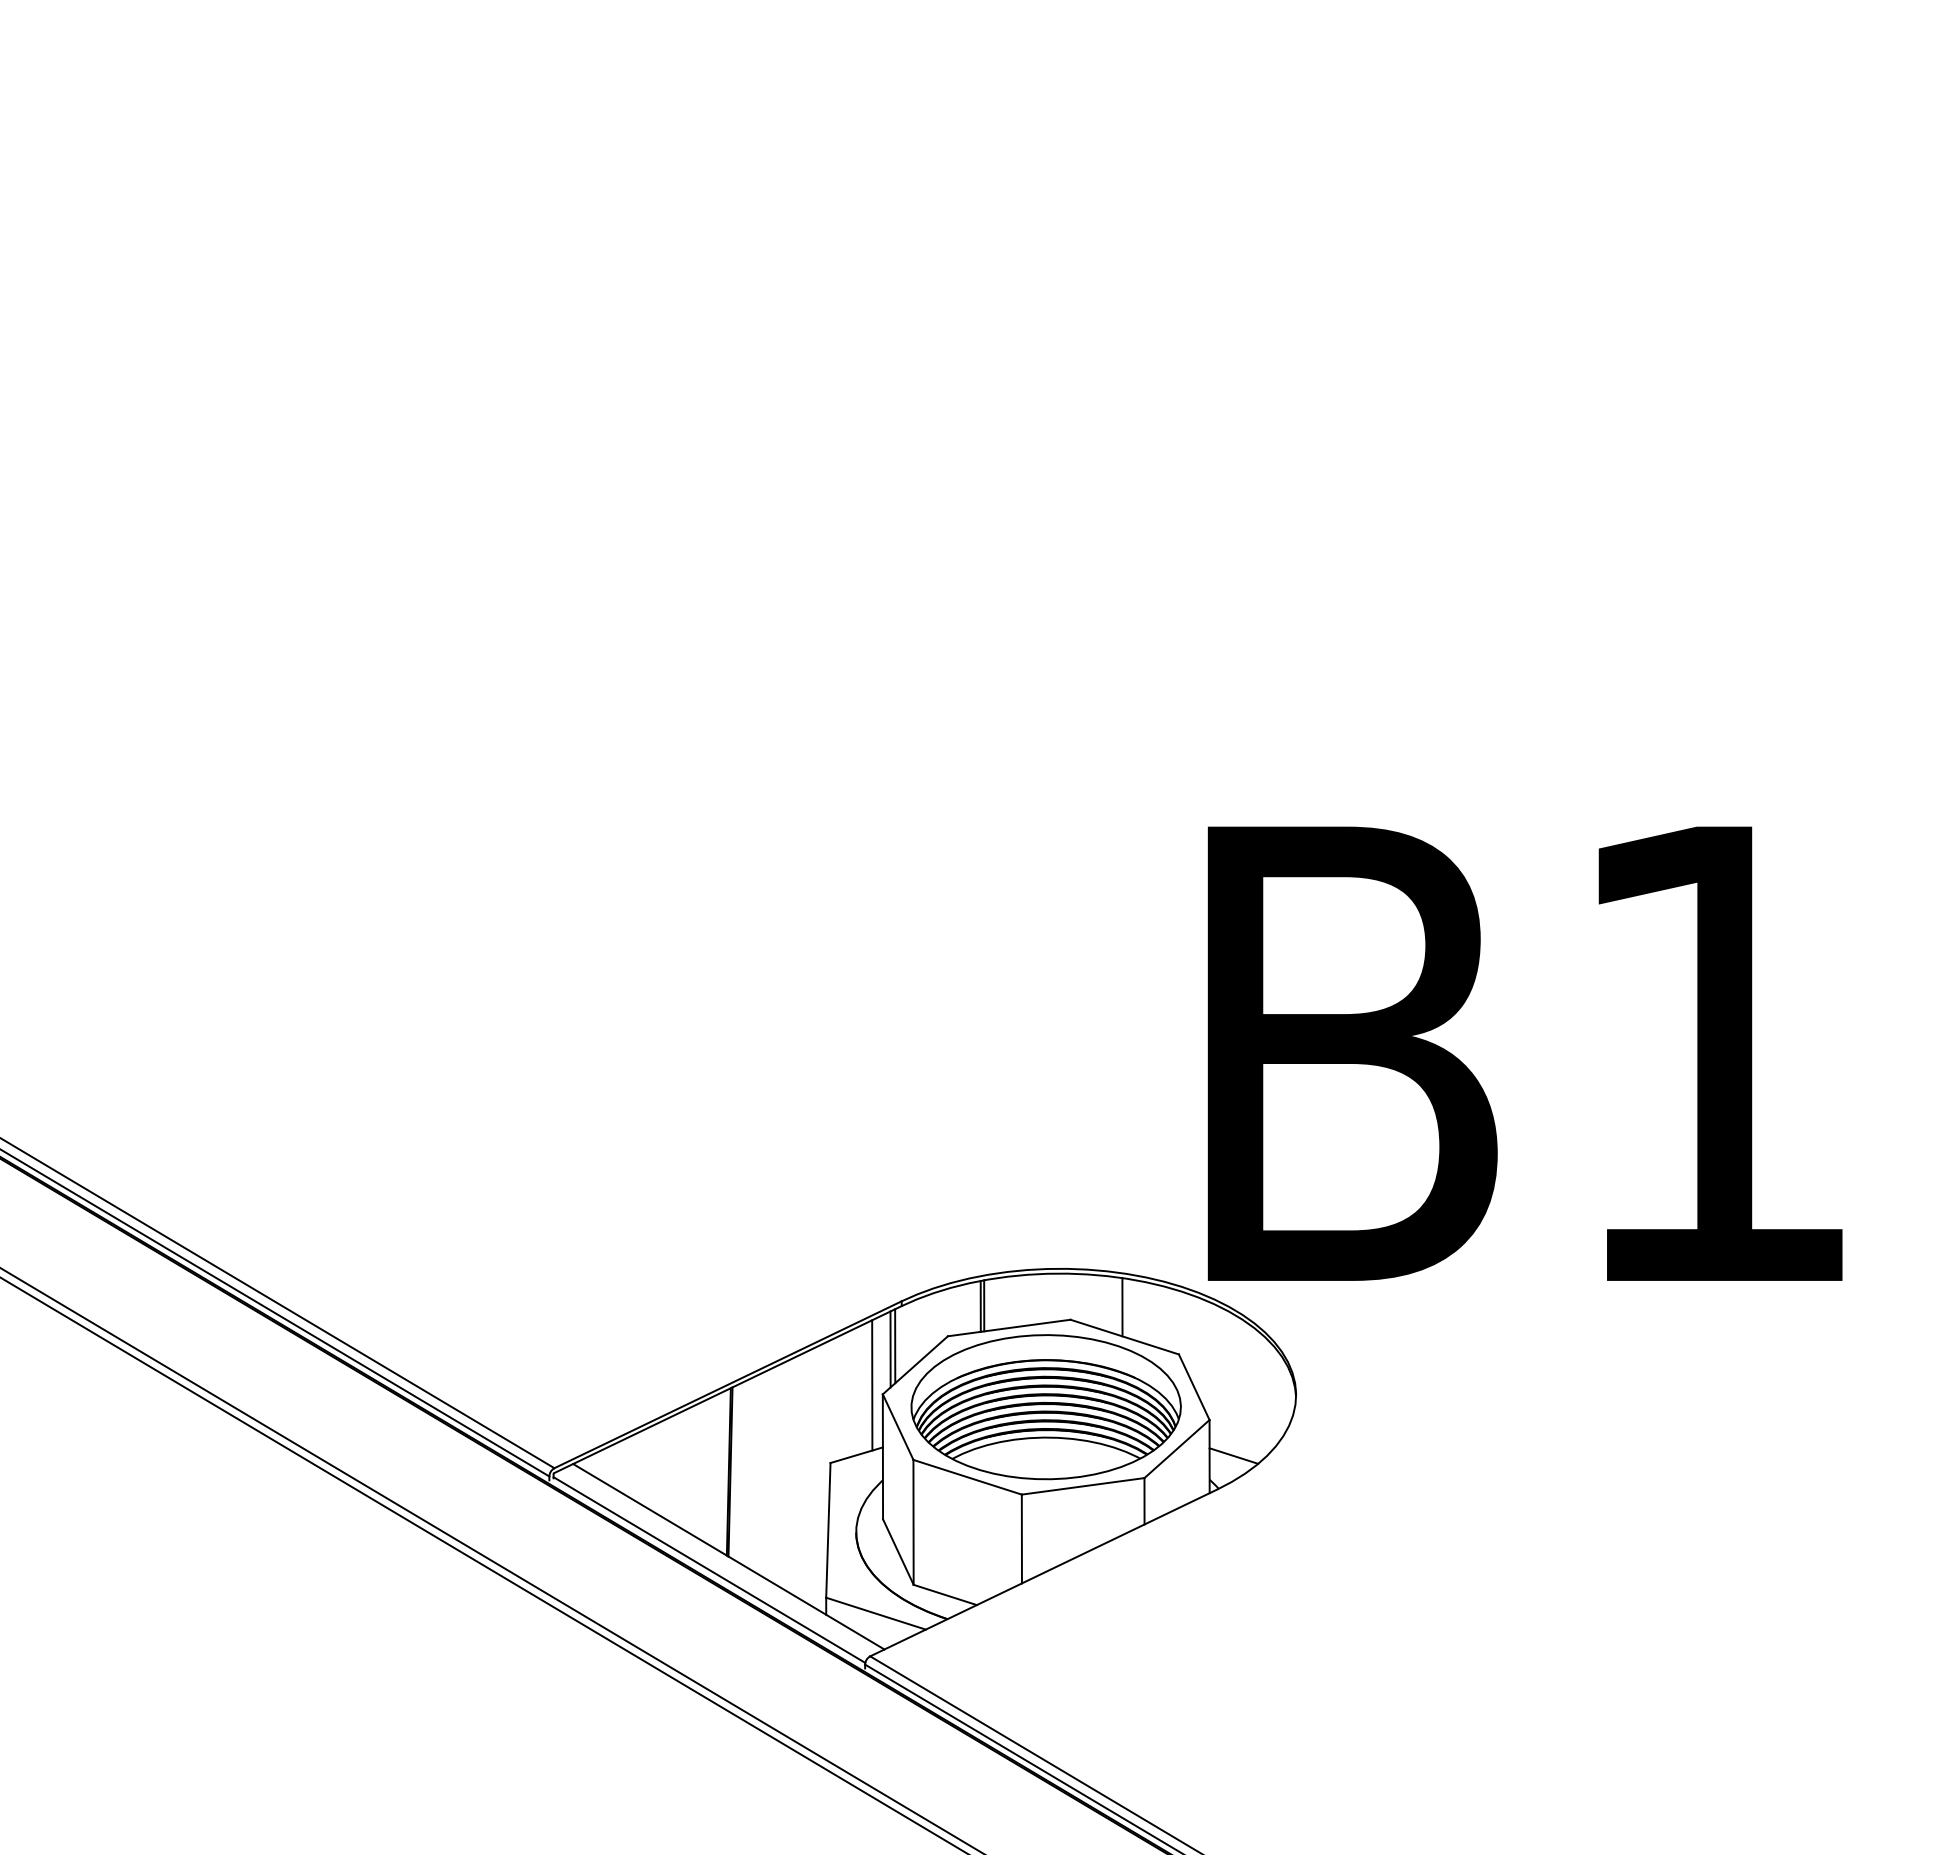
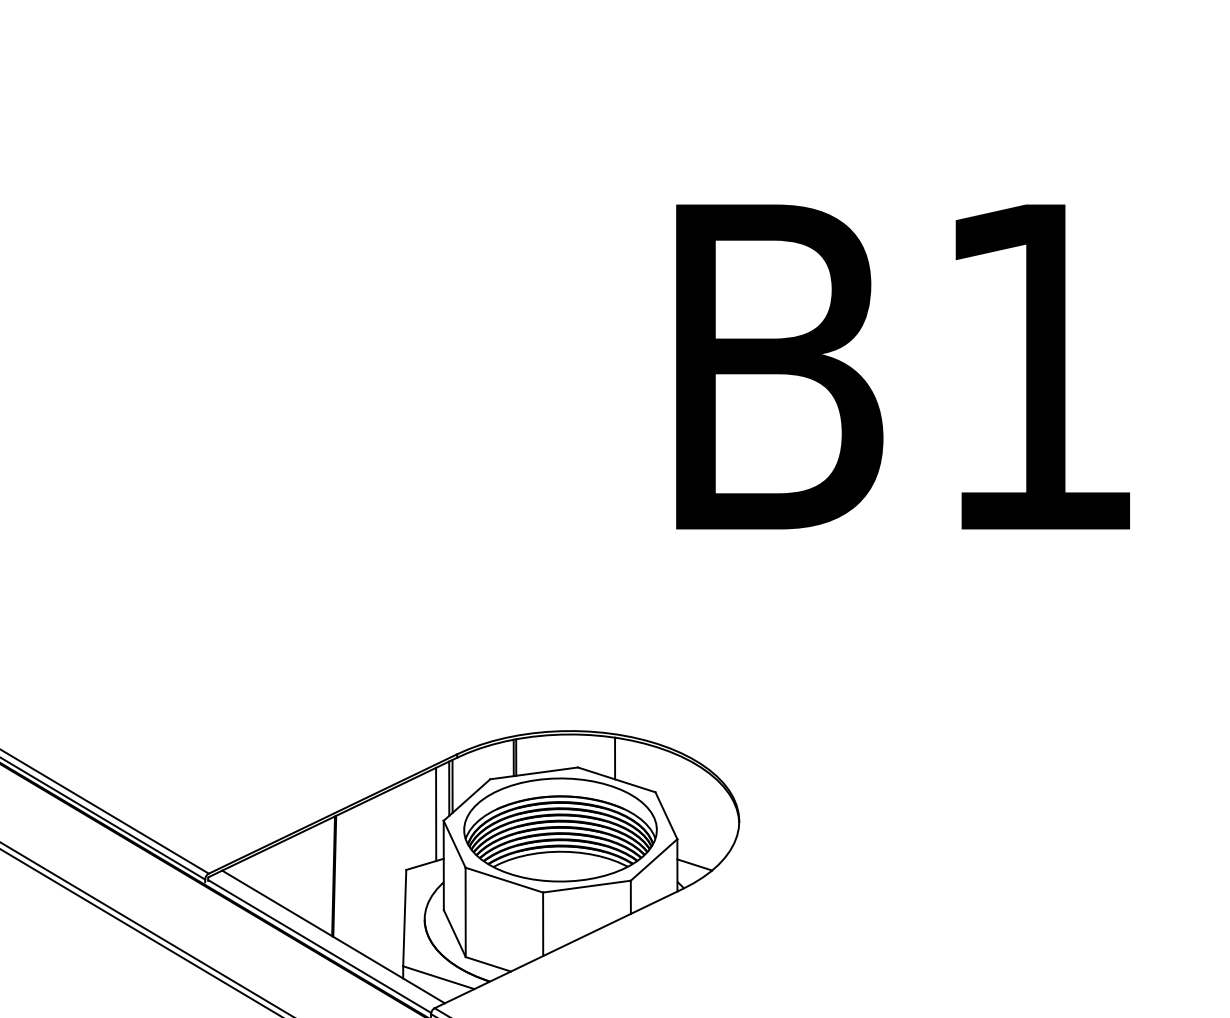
text: (1524, 1053) -> (902, 366), moved

